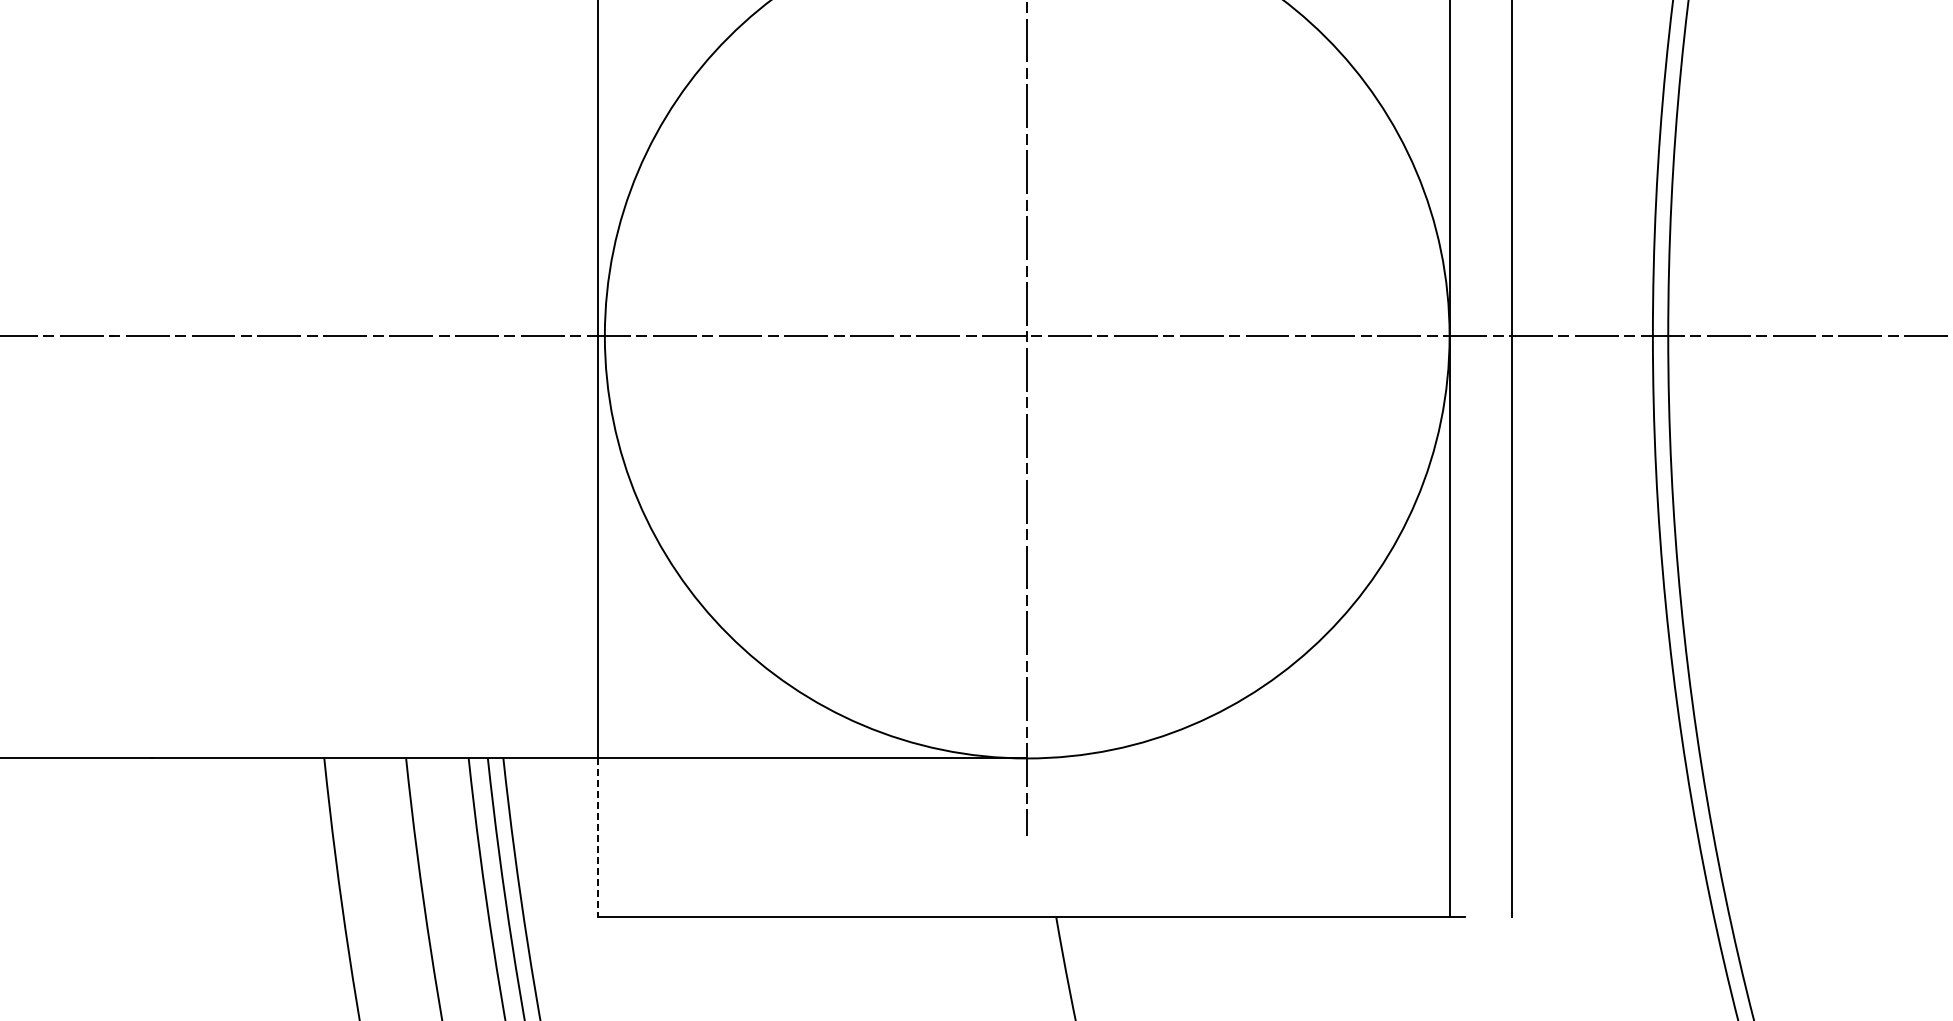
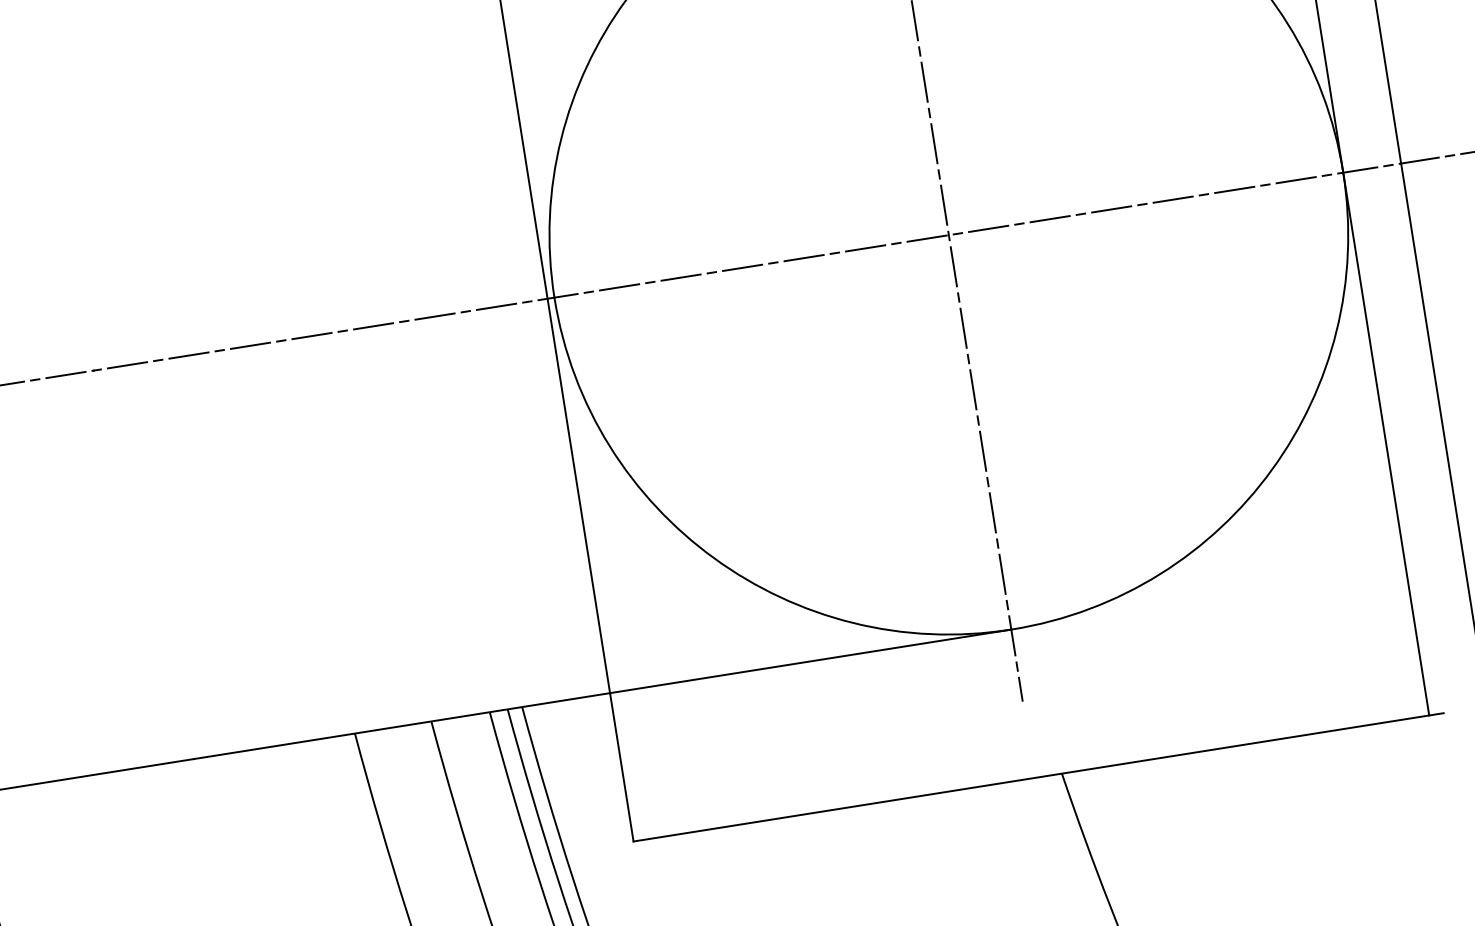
line: (597, 838) -> (621, 767), dashed -> solid

